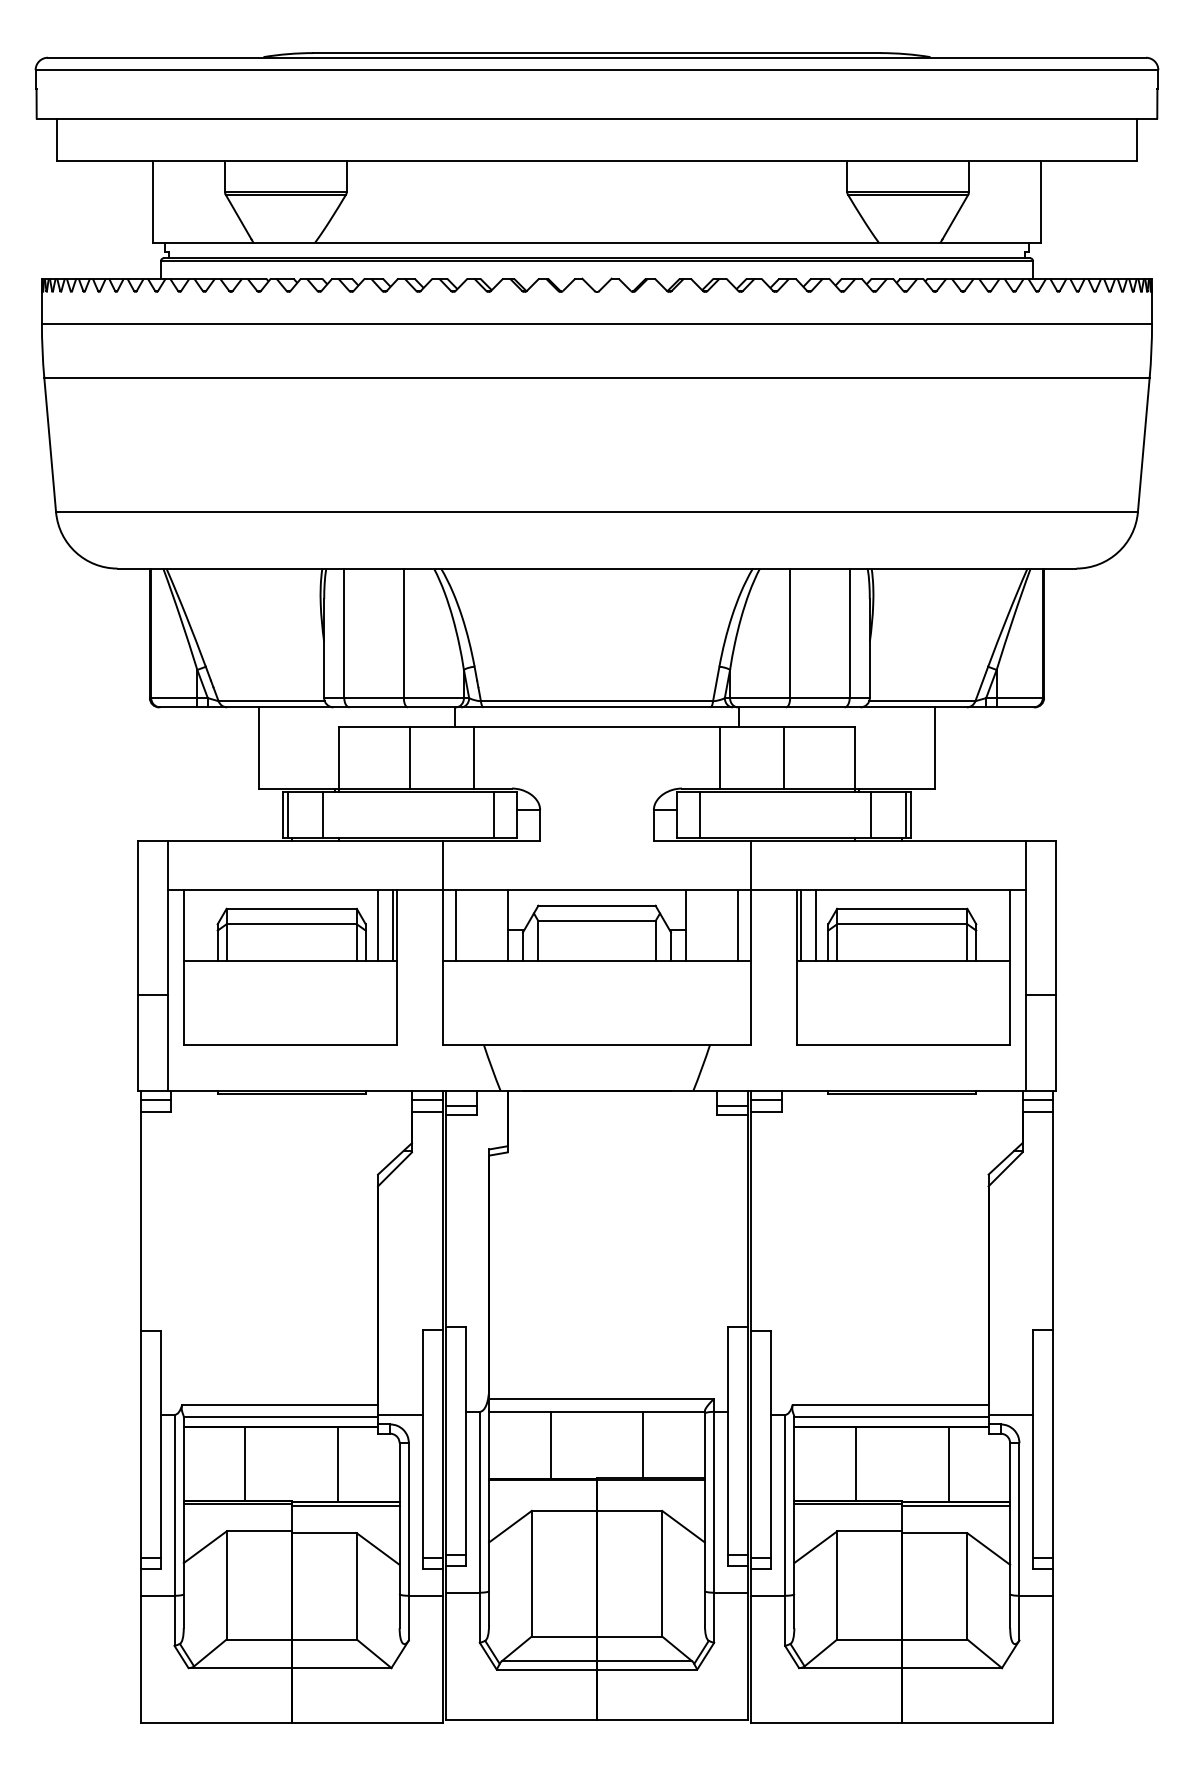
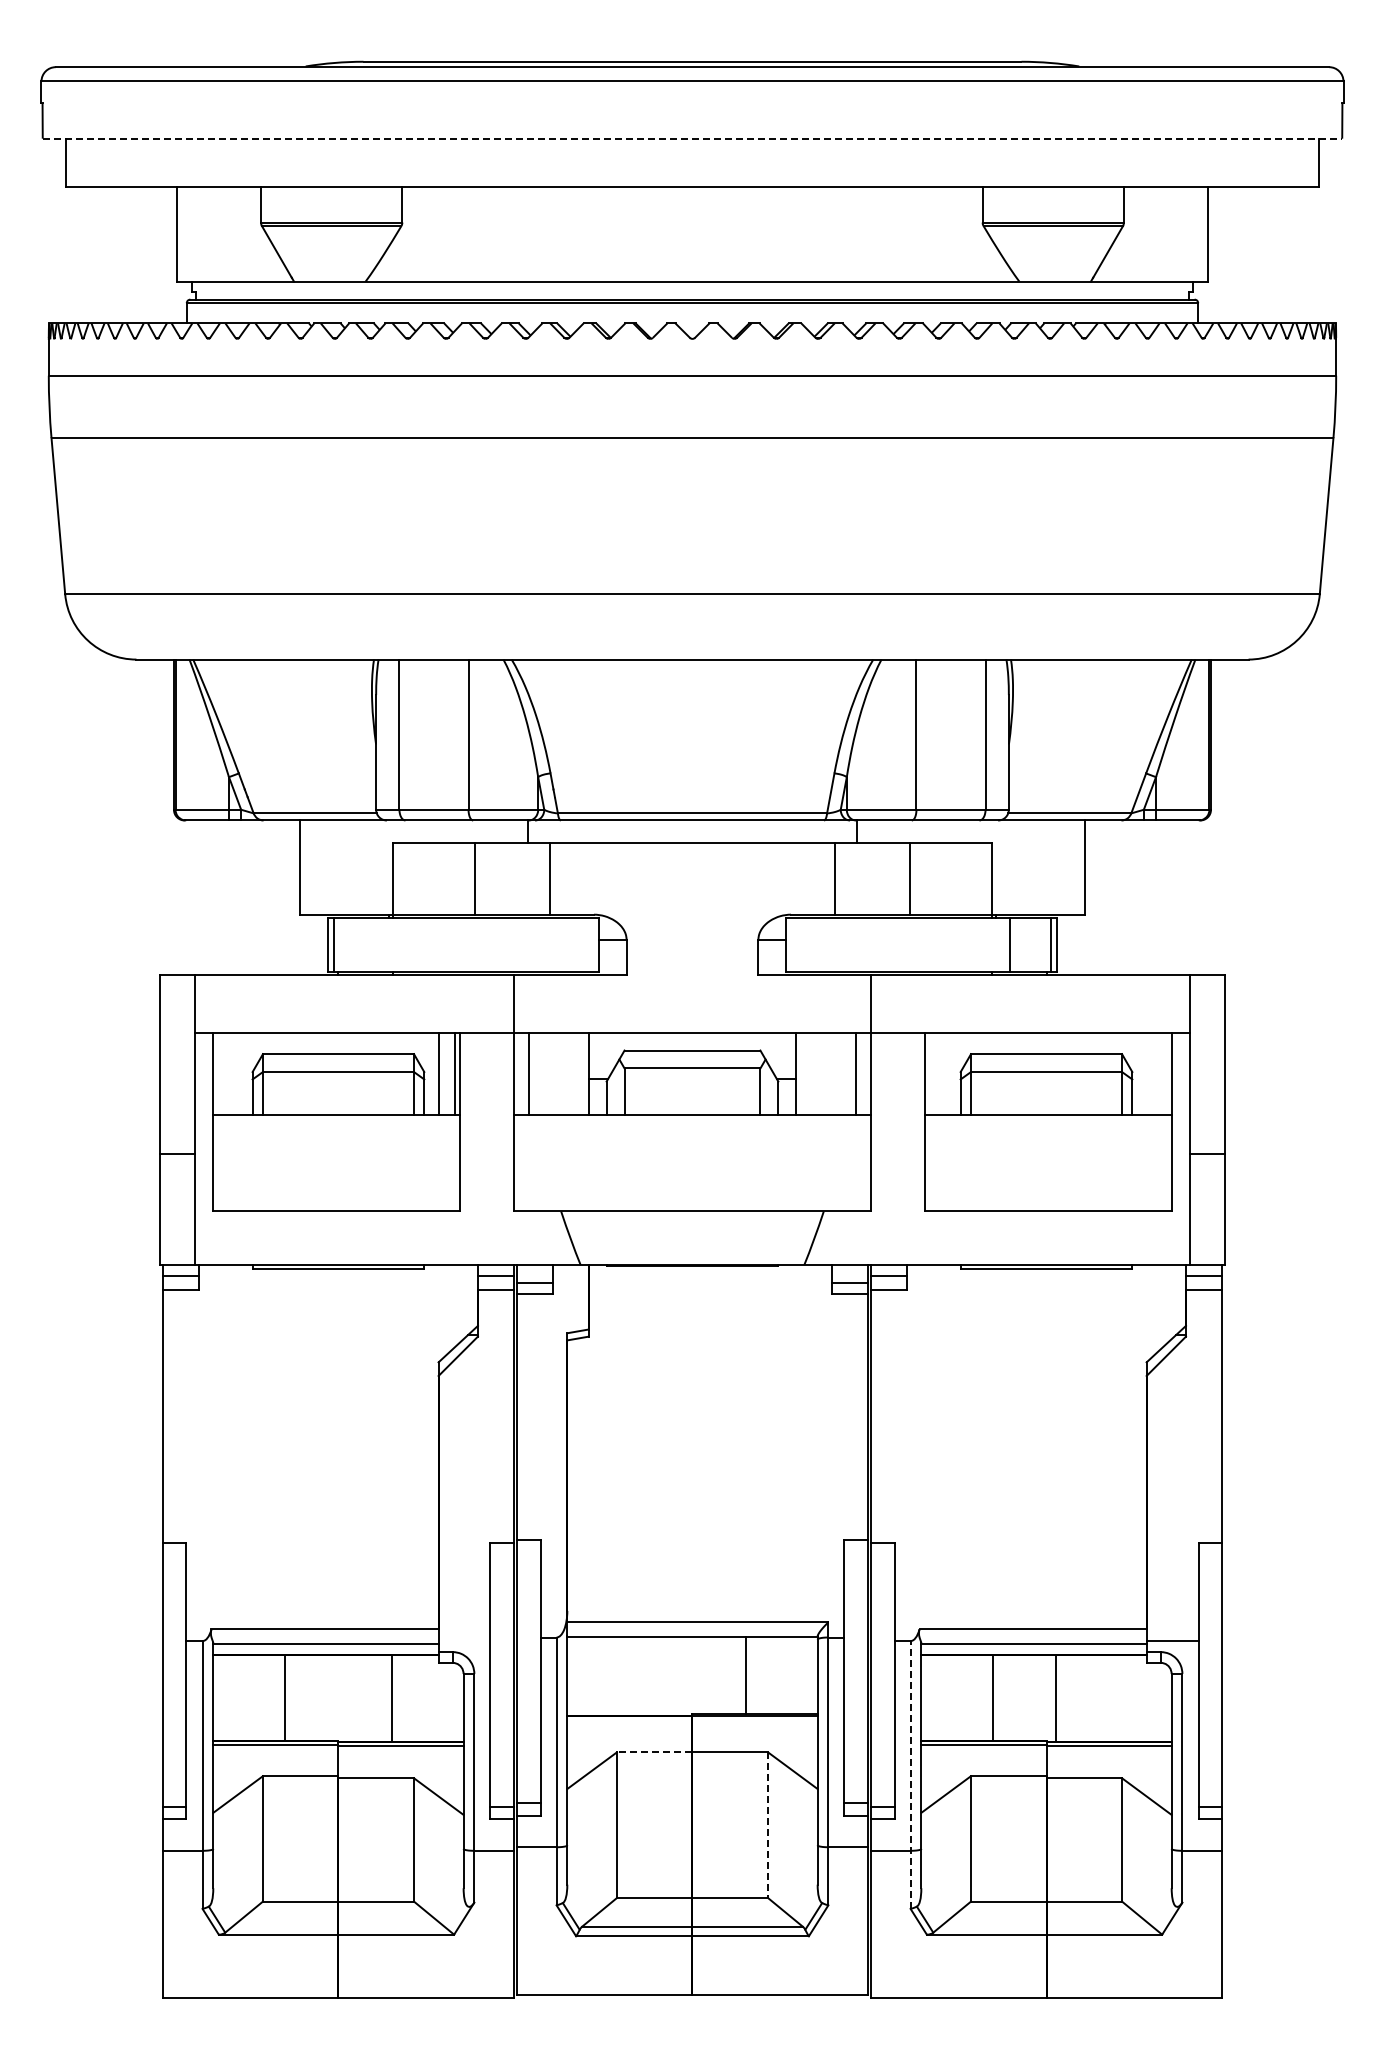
line: (597, 119) -> (692, 138), solid -> dashed
line: (322, 814) -> (374, 944), removed
line: (493, 814) -> (572, 944), removed
line: (700, 814) -> (812, 944), removed
line: (801, 925) -> (929, 1073), removed
line: (816, 925) -> (946, 1073), removed
line: (400, 1415) -> (464, 1641), removed
line: (550, 1445) -> (638, 1676), removed
line: (948, 1464) -> (1056, 1698), moved
line: (564, 1511) -> (654, 1752), solid -> dashed
line: (784, 1530) -> (910, 1775), solid -> dashed
line: (662, 1573) -> (768, 1825), solid -> dashed

